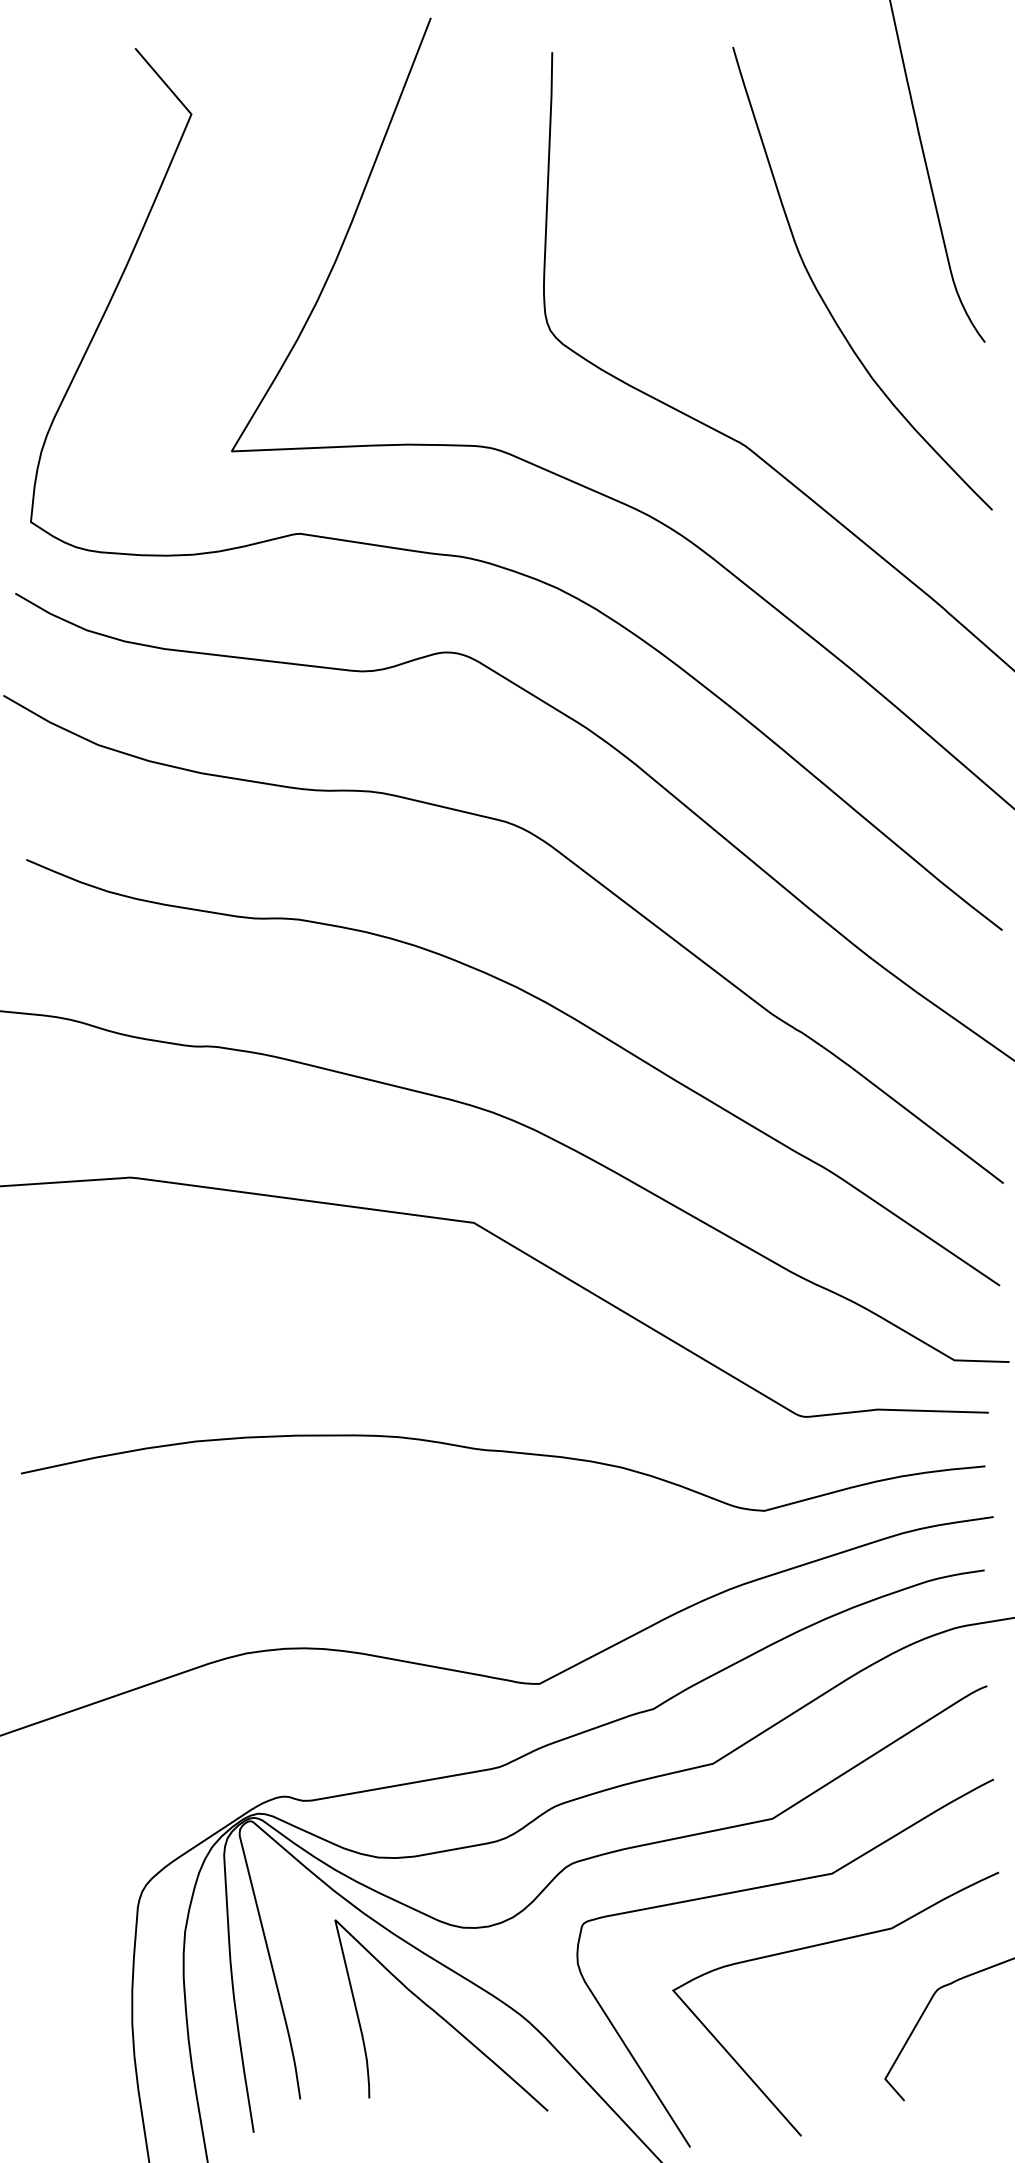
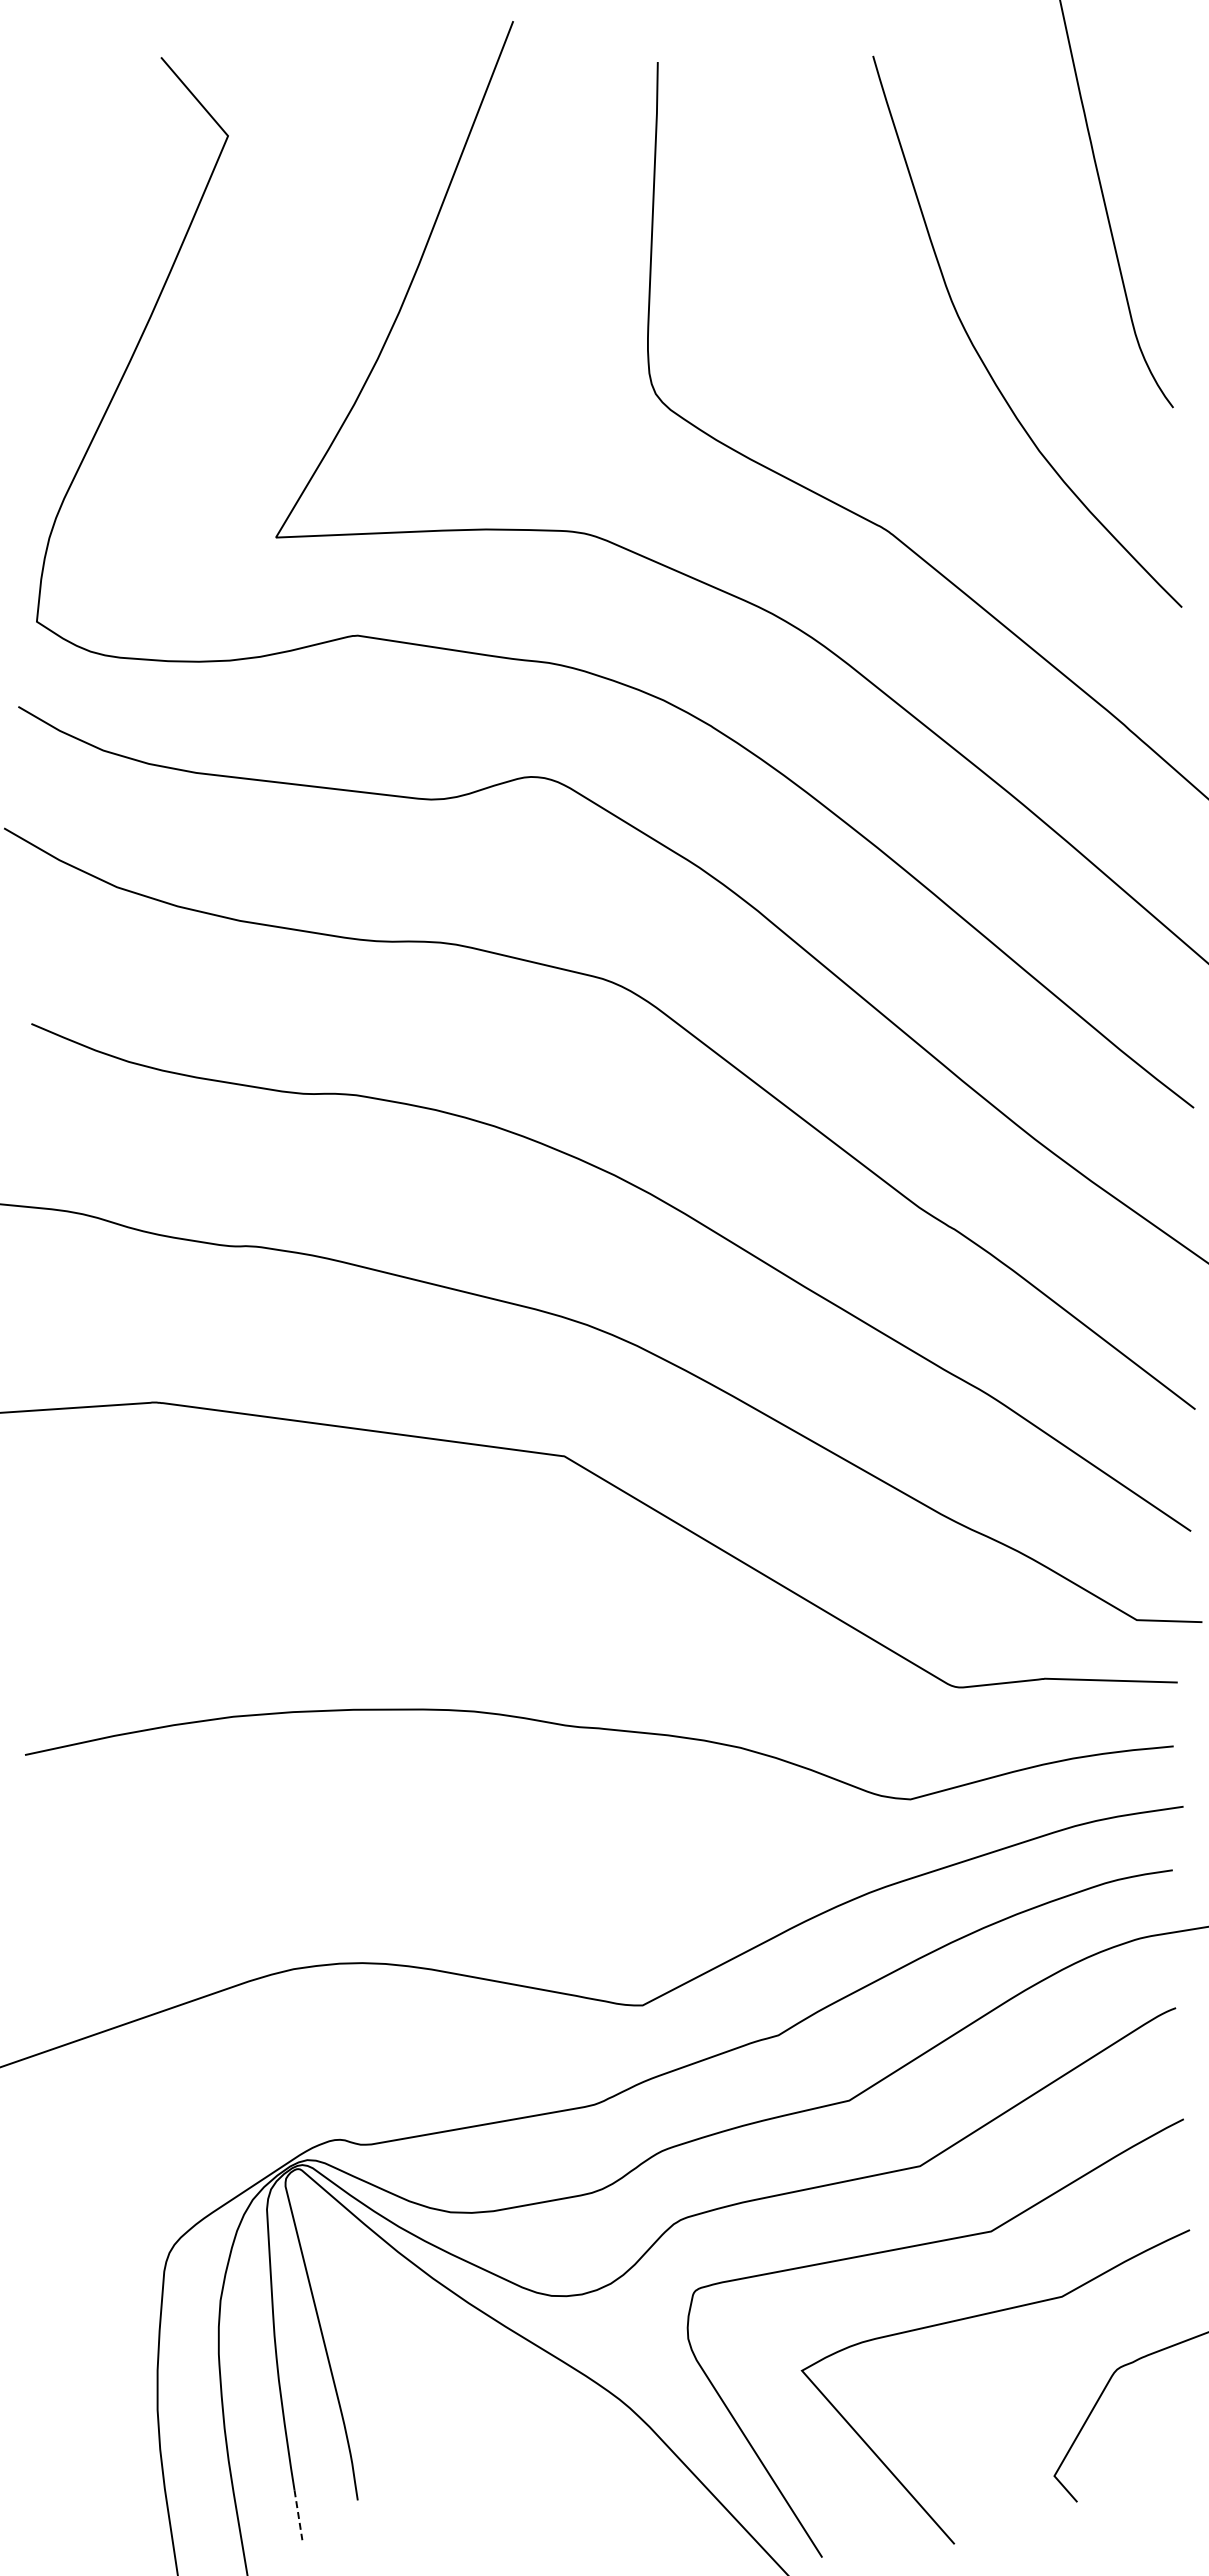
curve: (441, 2015) -> (525, 2400), removed
line: (250, 2112) -> (298, 2515), solid -> dashed

